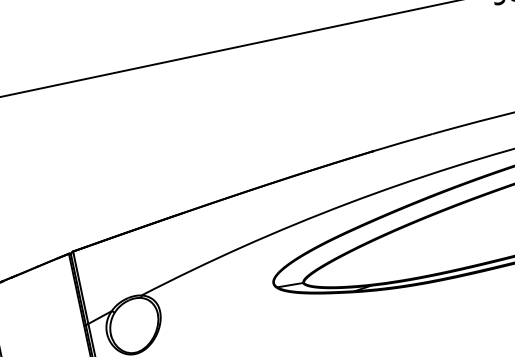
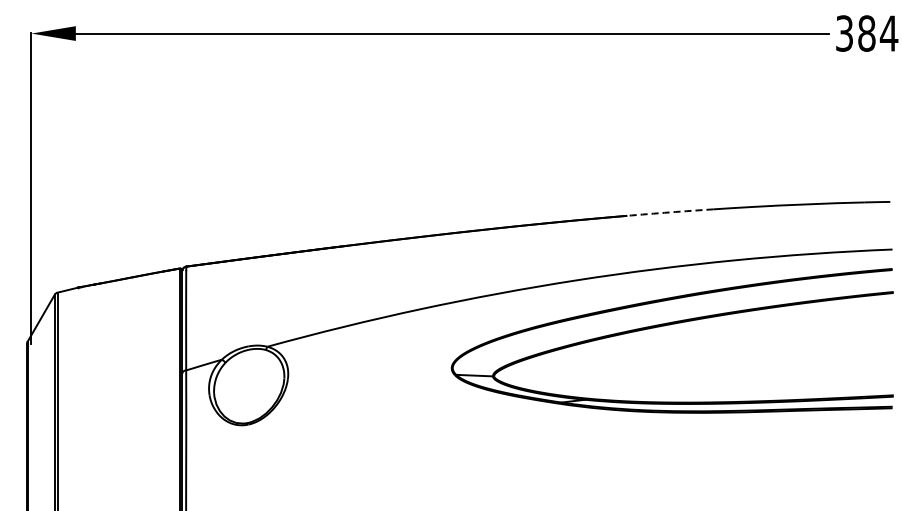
arc: (402, 142) -> (669, 212), solid -> dashed

